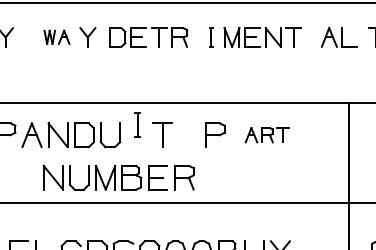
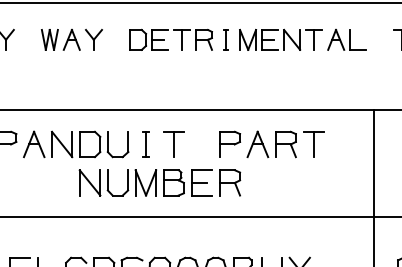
part: (56, 37) -> (60, 39), size x1.43
part: (148, 37) -> (170, 39), moved
part: (339, 37) -> (346, 39), moved
part: (137, 125) -> (145, 144), moved
part: (267, 135) -> (285, 144), size x1.67
part: (118, 177) -> (159, 182), moved

